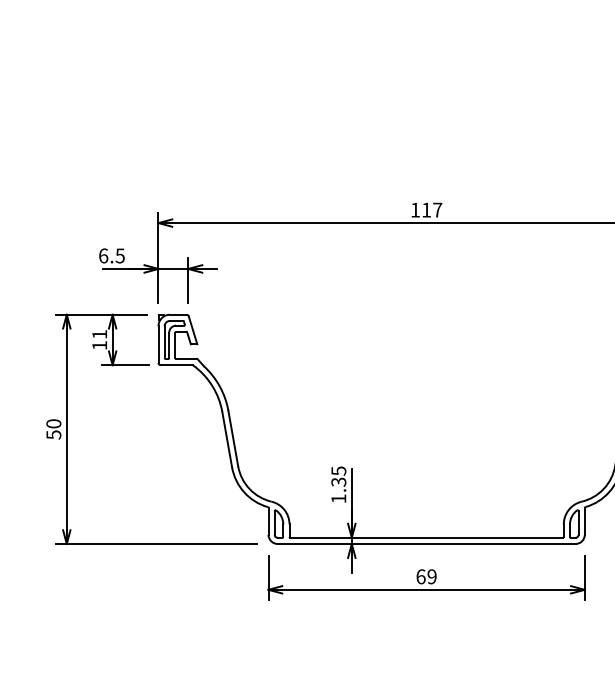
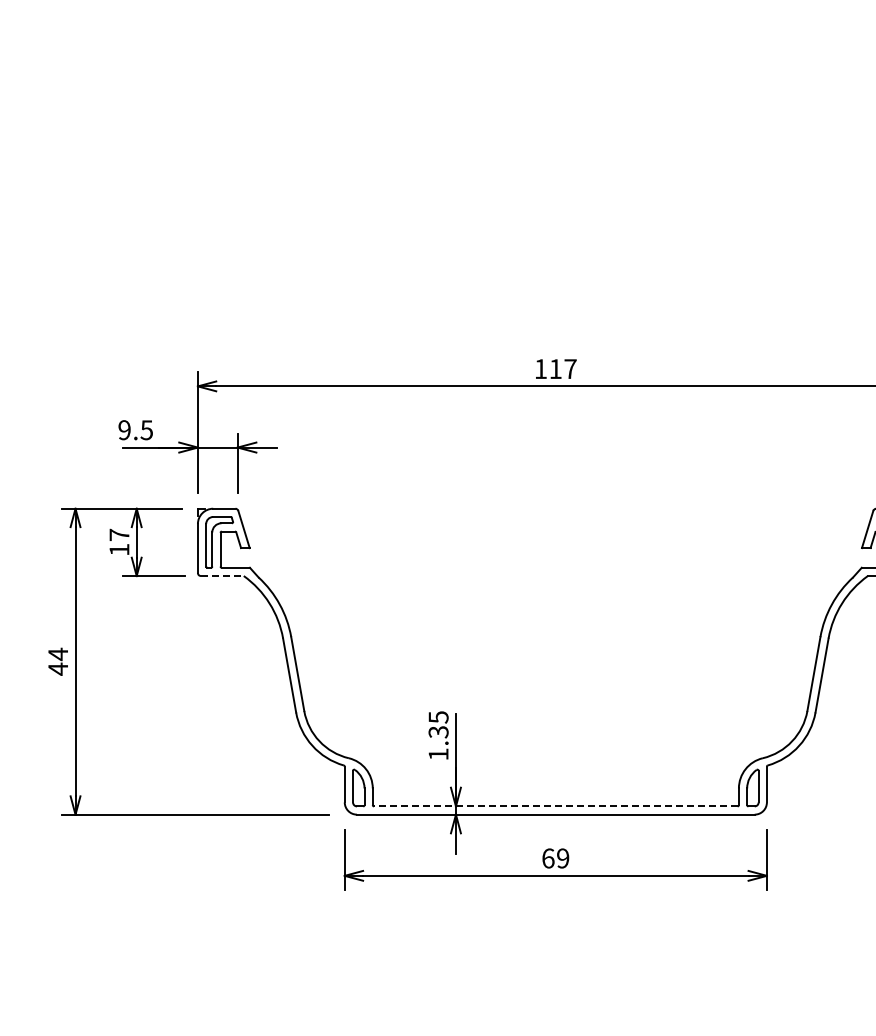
text: (103, 256) -> (124, 430), 6.5 -> 9.5
text: (99, 334) -> (119, 534), 11 -> 17
line: (176, 365) -> (222, 576), solid -> dashed
text: (54, 429) -> (58, 661), 50 -> 44
line: (426, 537) -> (555, 806), solid -> dashed

